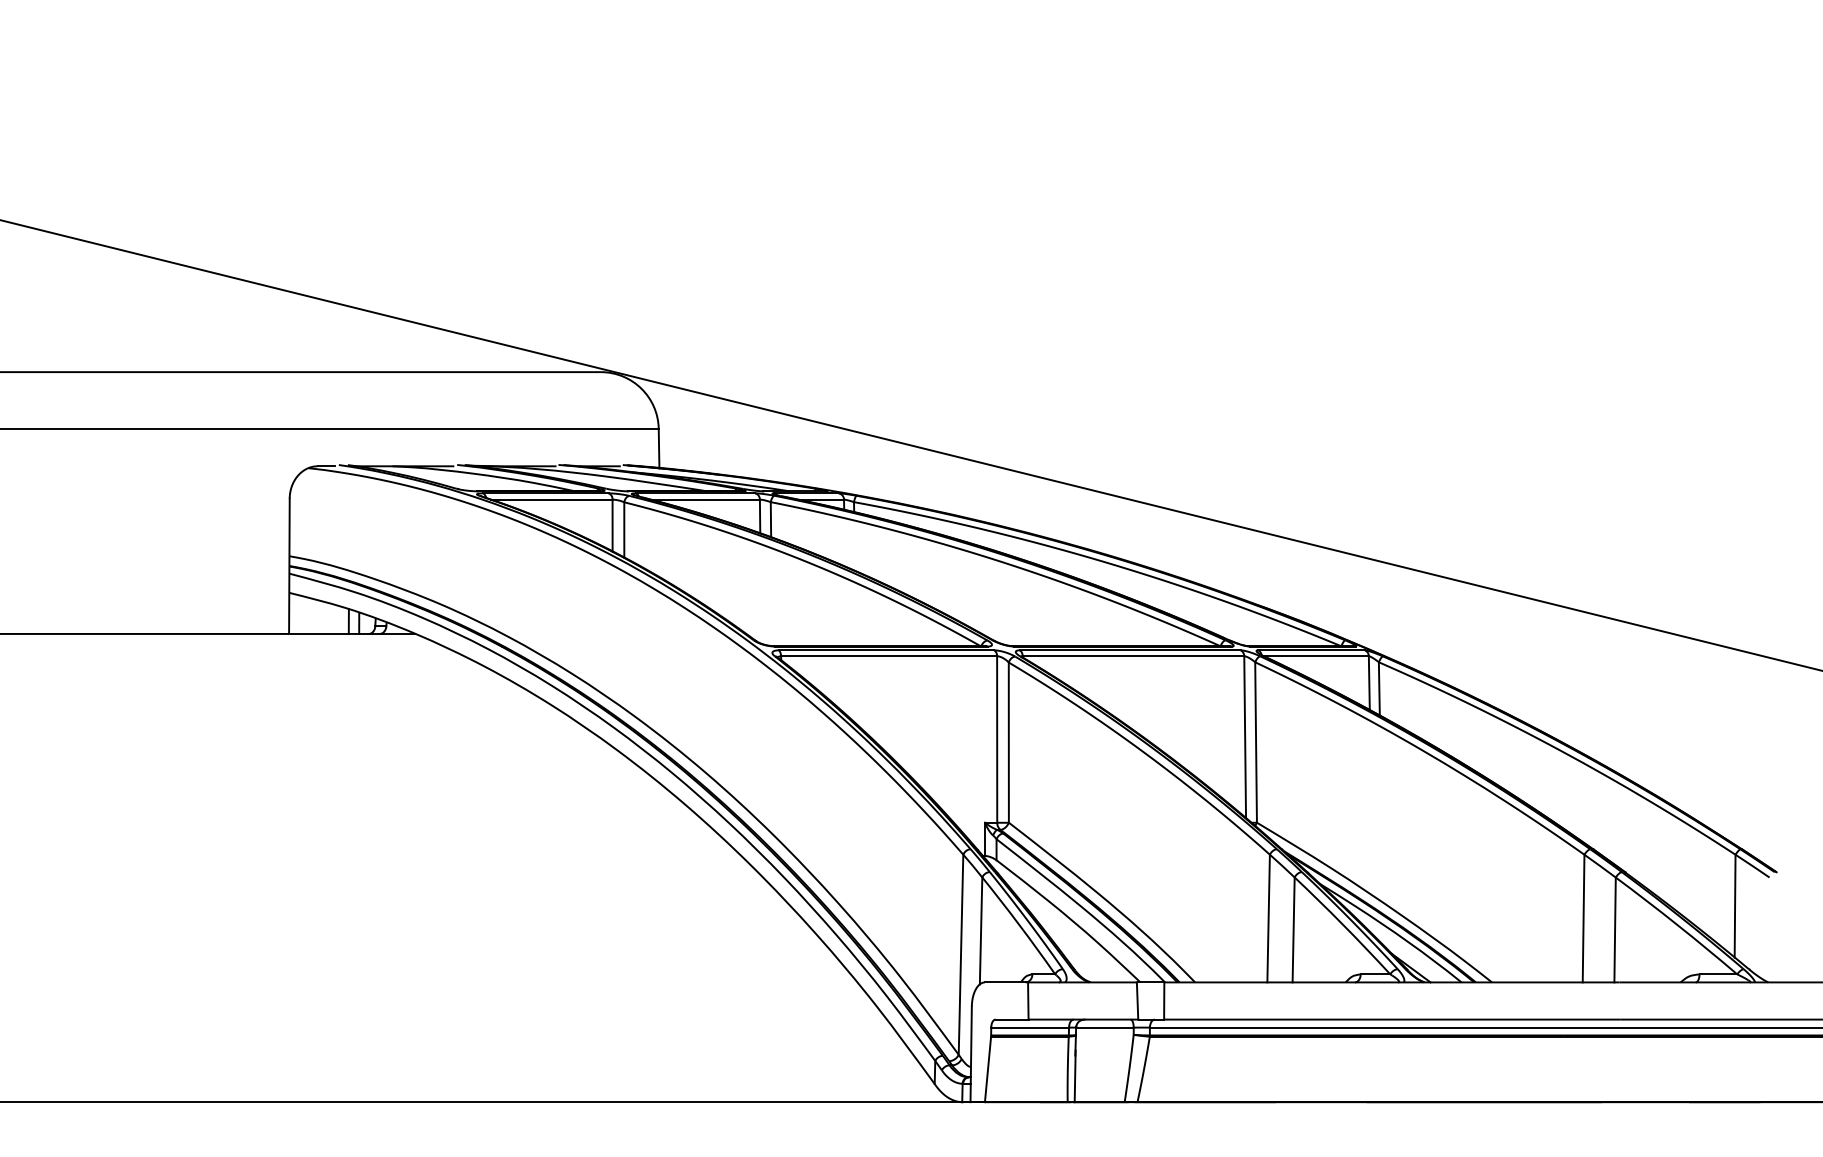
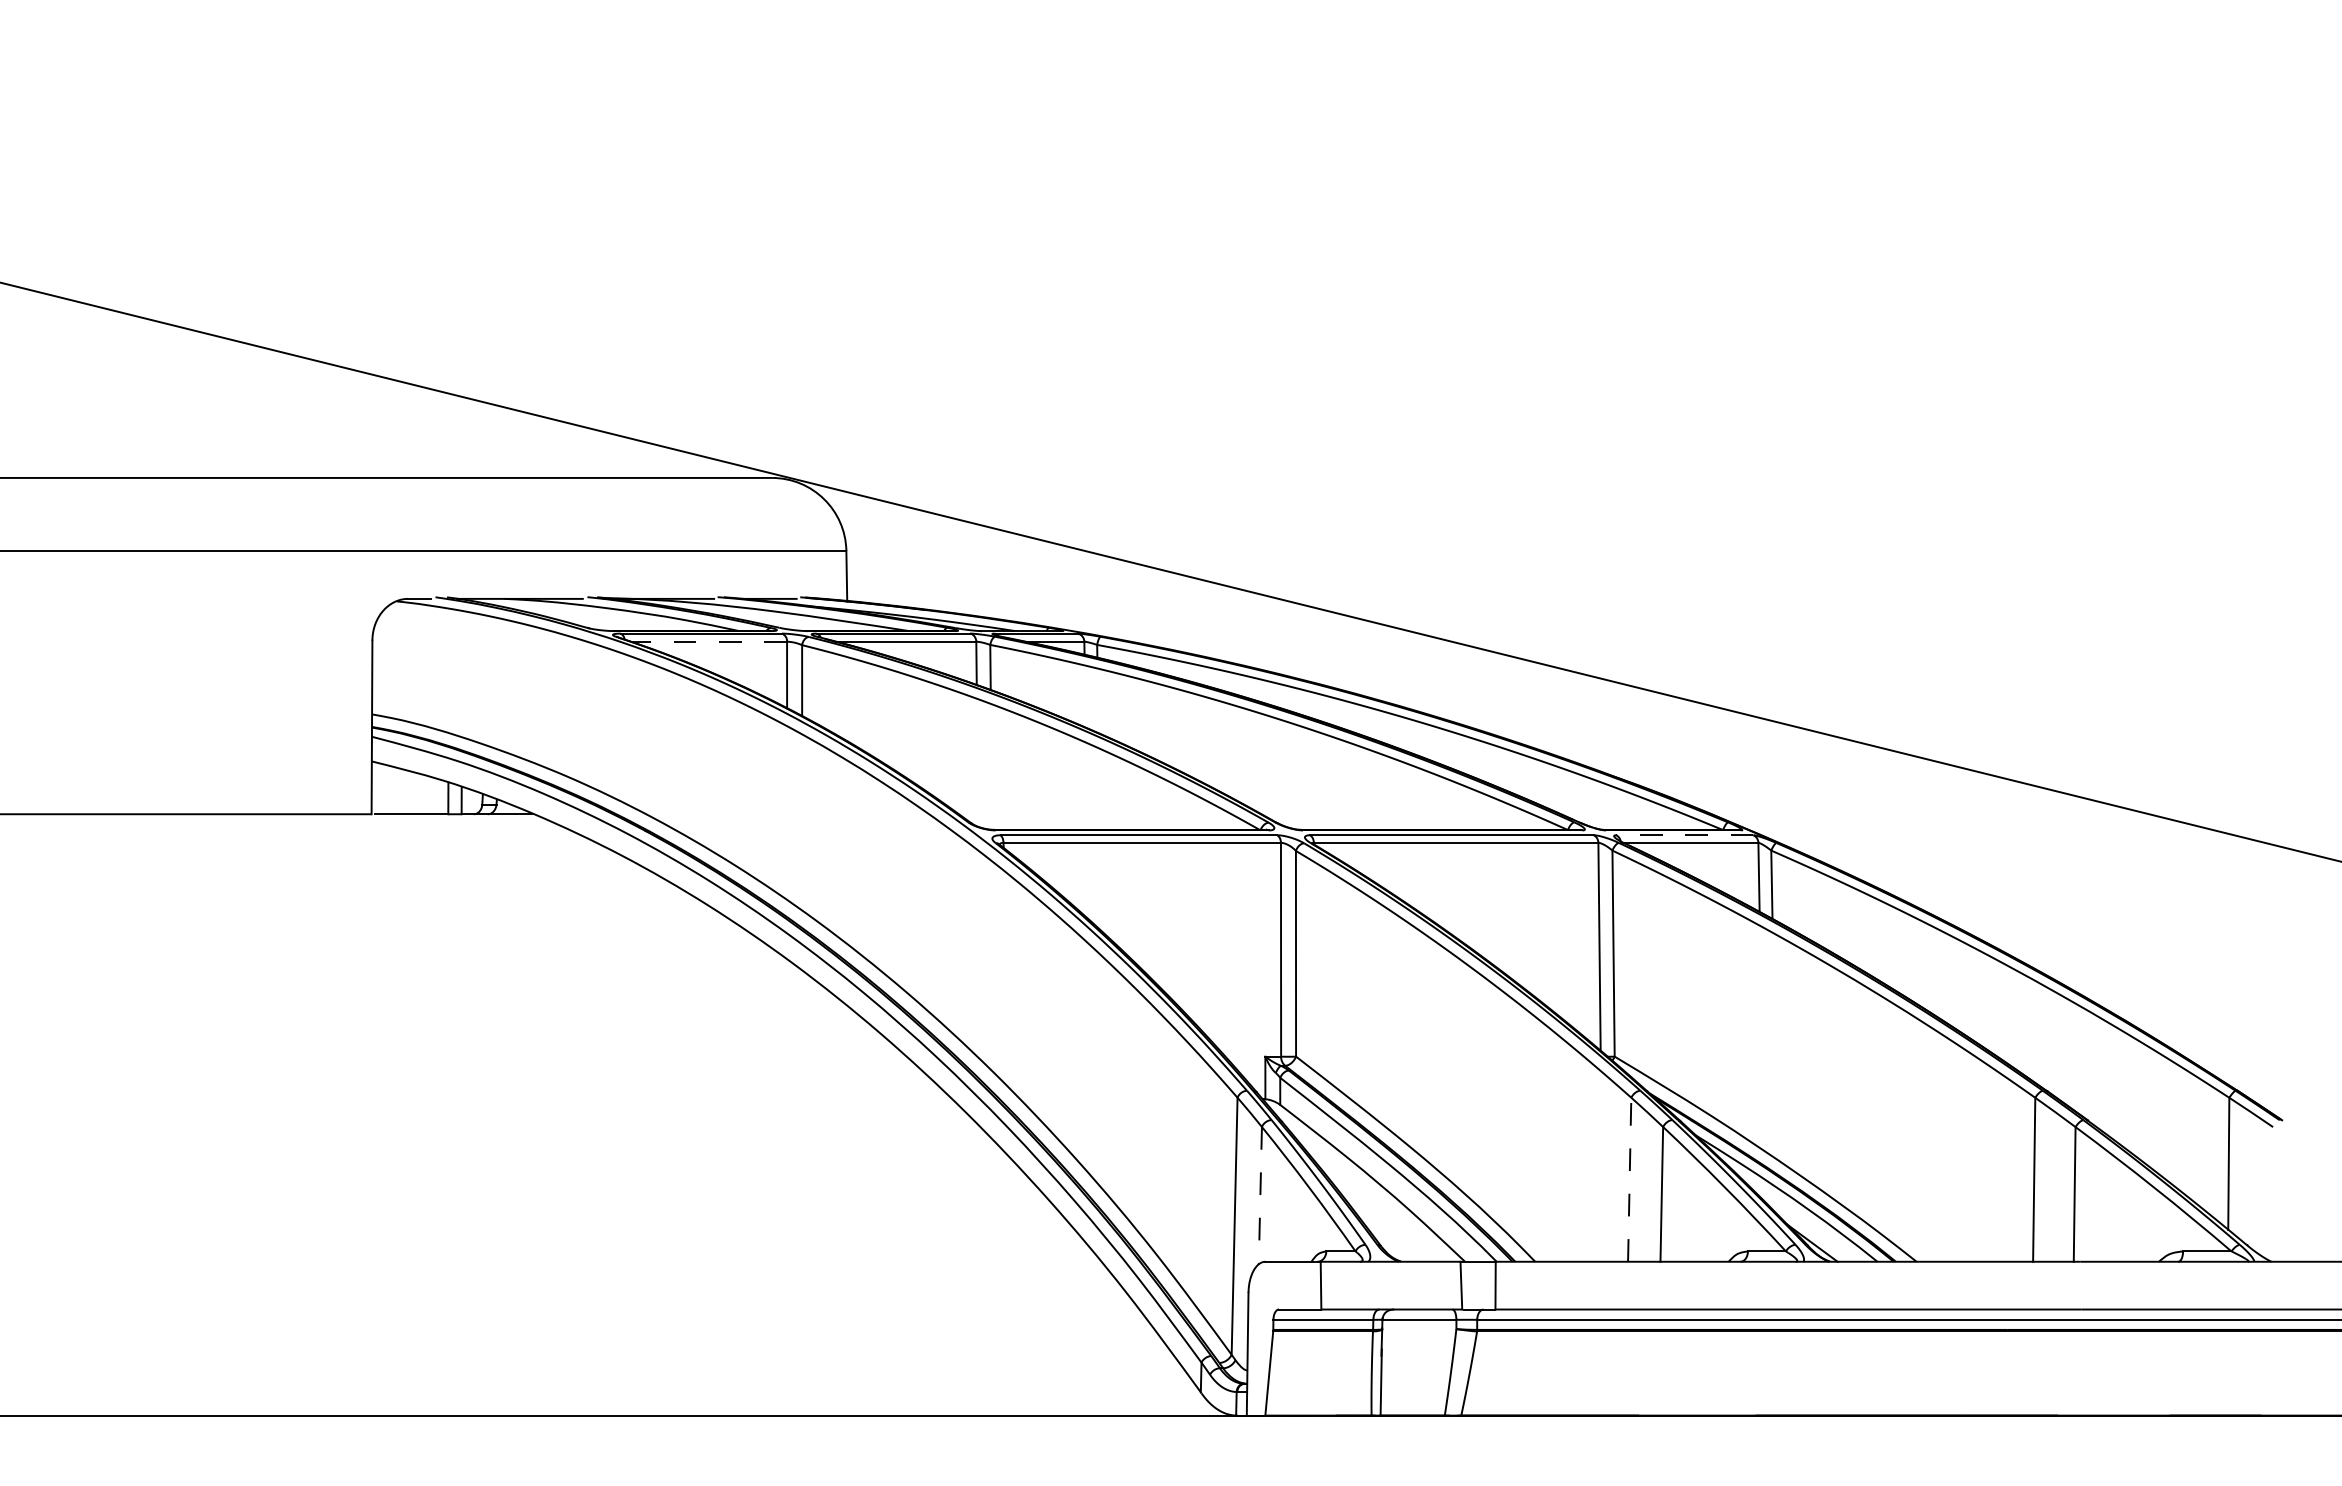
line: (551, 499) -> (708, 641), solid -> dashed
line: (1311, 650) -> (1684, 835), solid -> dashed
line: (1268, 918) -> (1629, 1179), solid -> dashed
line: (981, 930) -> (1260, 1195), solid -> dashed

